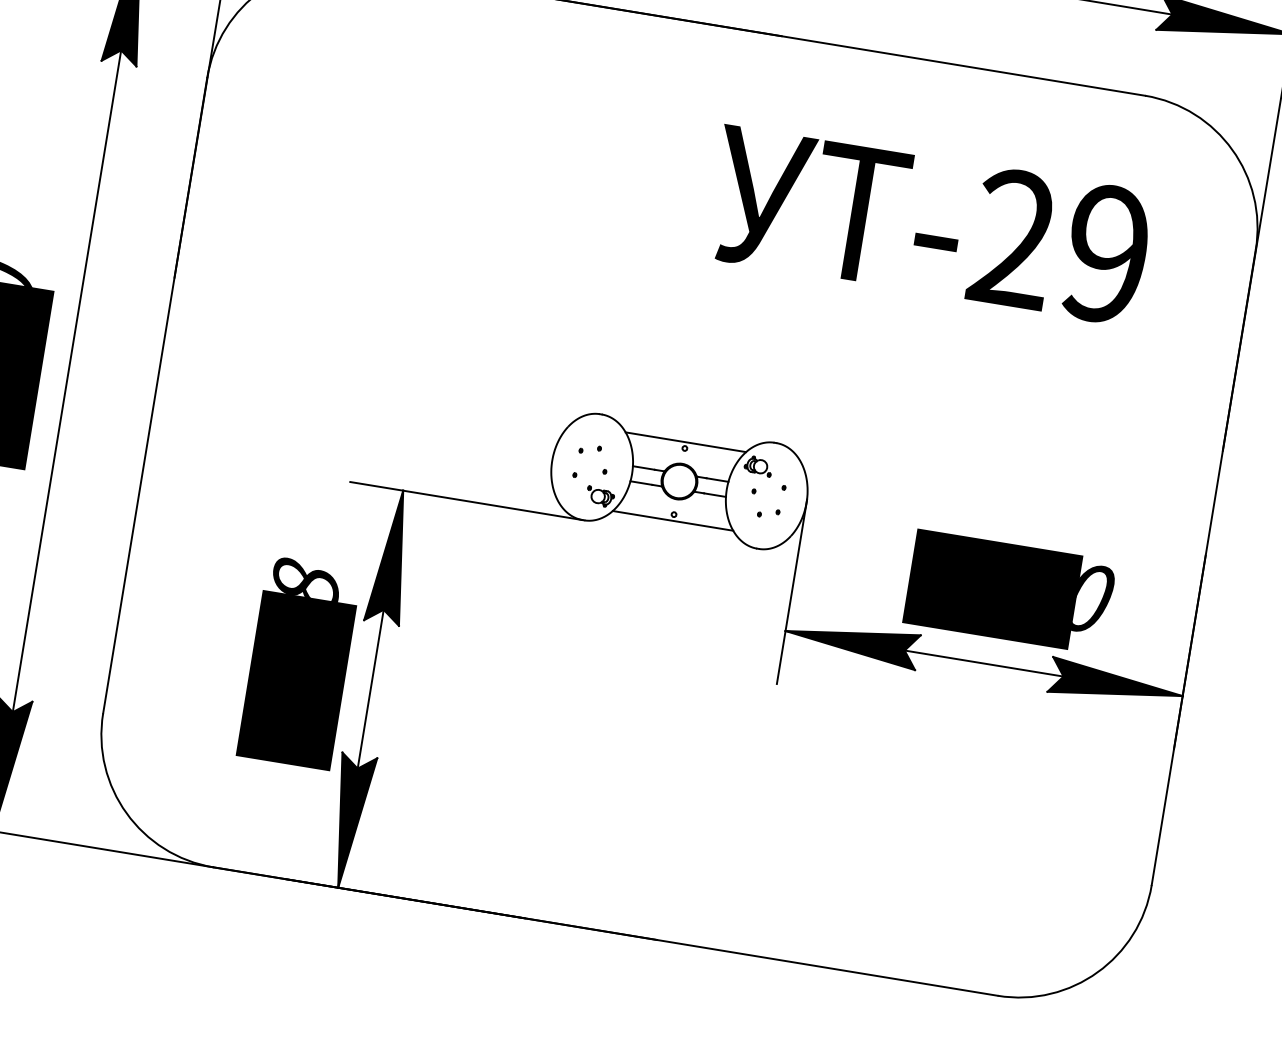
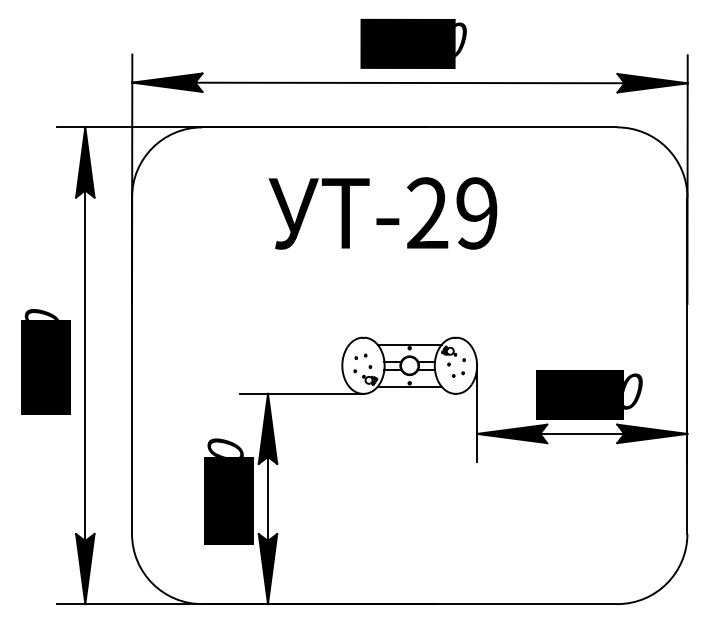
text: (928, 225) -> (382, 213), moved
text: (306, 578) -> (225, 447), 1678 -> 1500

